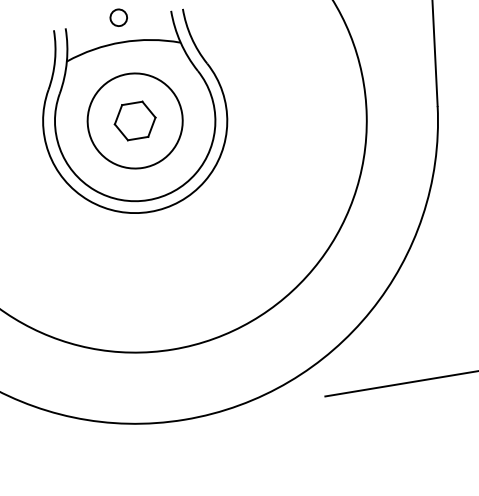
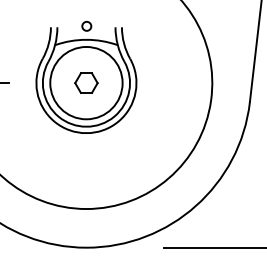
circle: (135, 119) -> (86, 82), size x1.4

